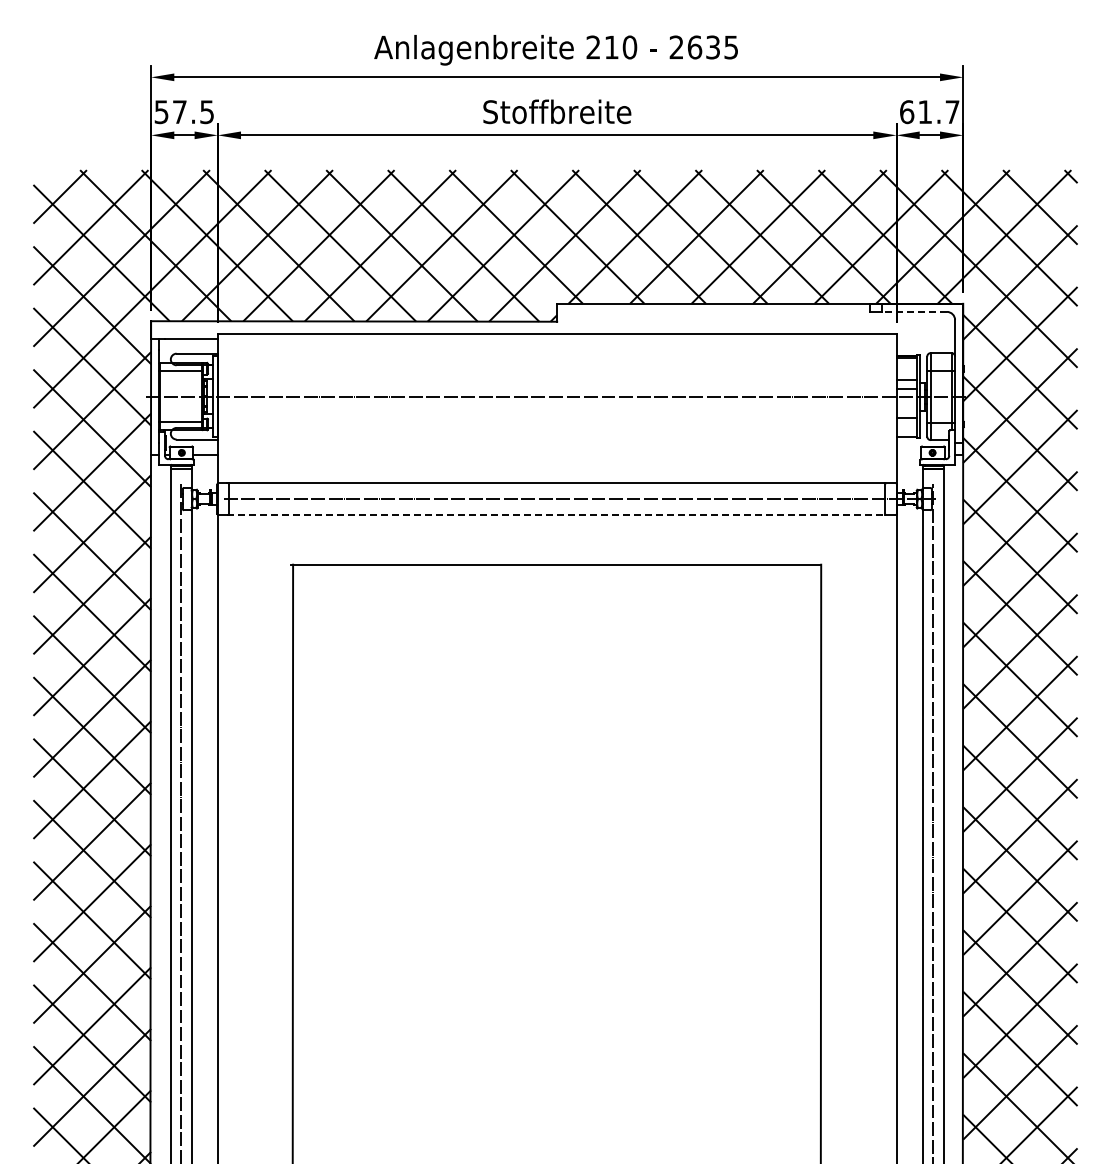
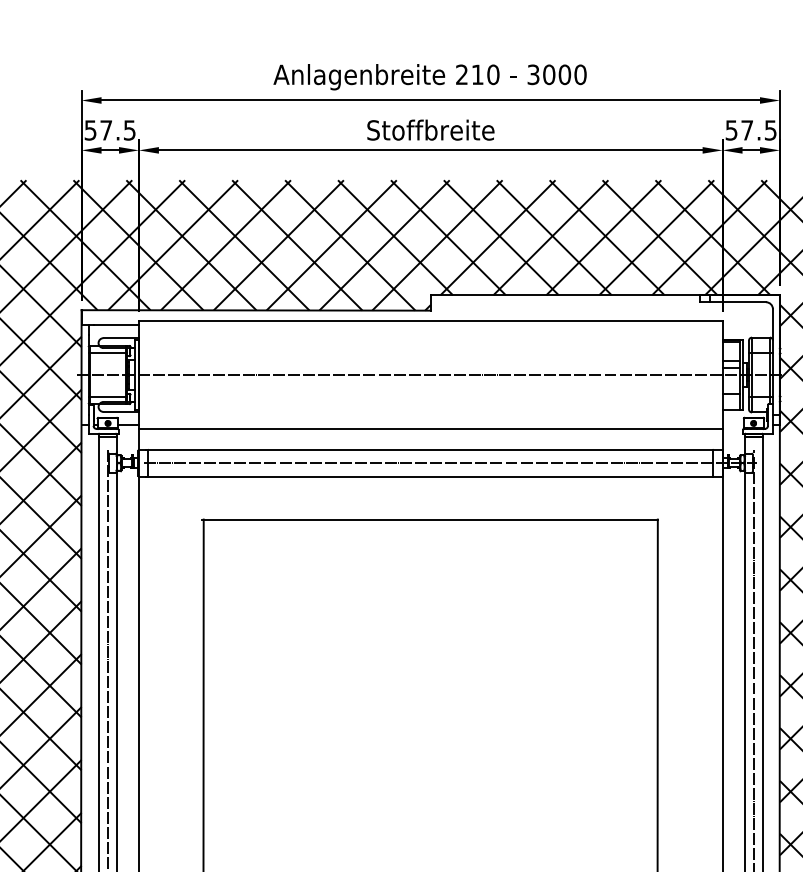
text: (703, 47) -> (556, 74), 2635 -> 3000
text: (929, 112) -> (750, 130), 61.7 -> 57.5
line: (913, 311) -> (737, 301), dashed -> solid
line: (556, 459) -> (430, 429), added
line: (556, 514) -> (430, 476), dashed -> solid

